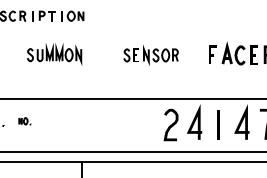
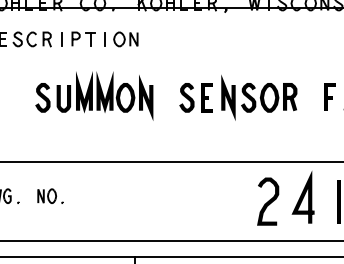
part: (54, 54) -> (94, 96), size x1.43
part: (150, 55) -> (237, 97), size x1.43
part: (24, 120) -> (49, 194), size x1.43

